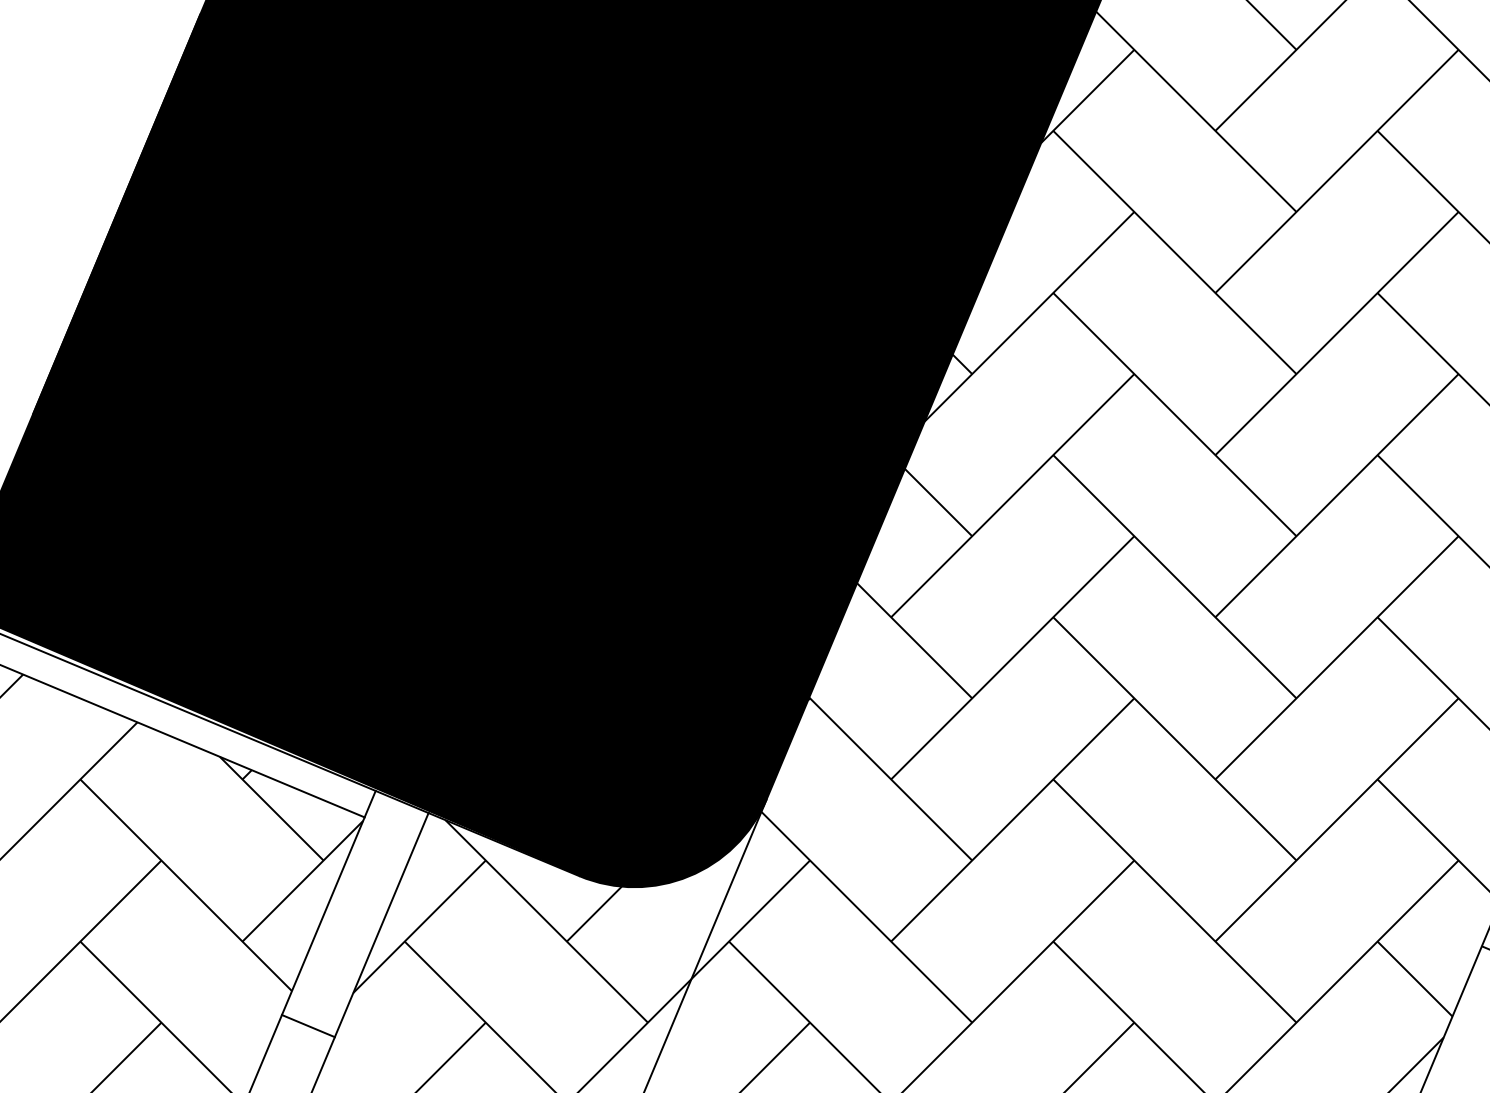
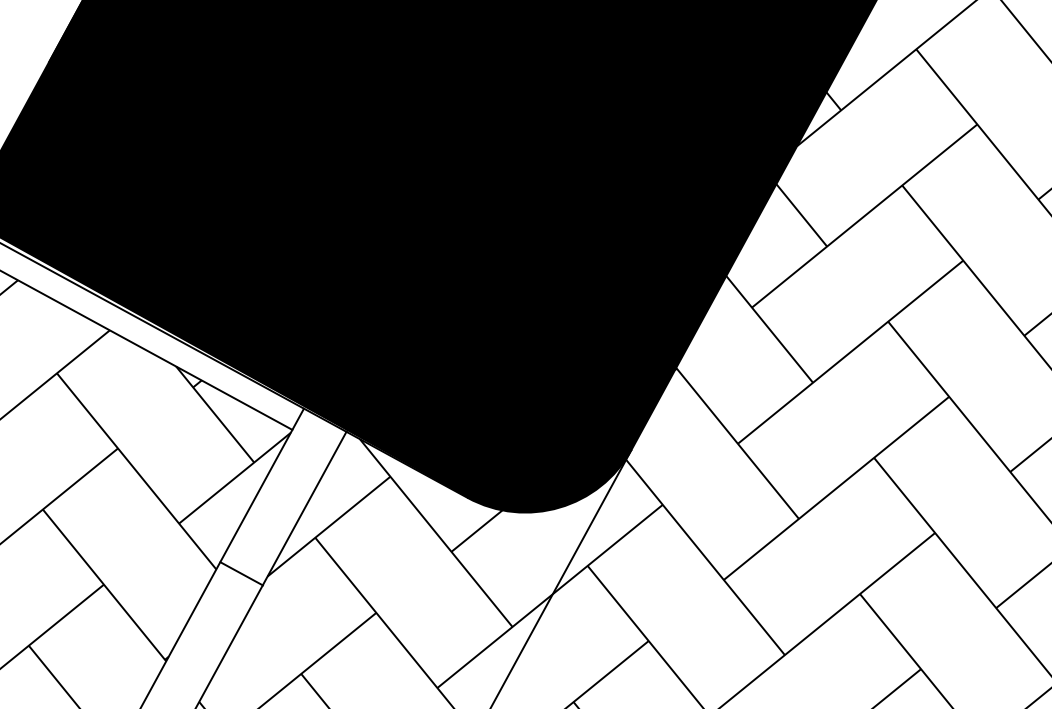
line: (307, 1026) -> (240, 574), moved

